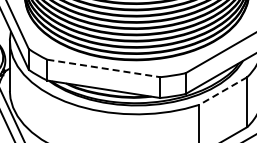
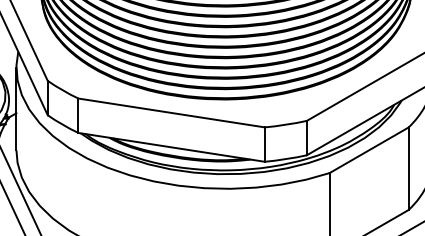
line: (104, 68) -> (172, 113), dashed -> solid
line: (223, 91) -> (369, 151), dashed -> solid

